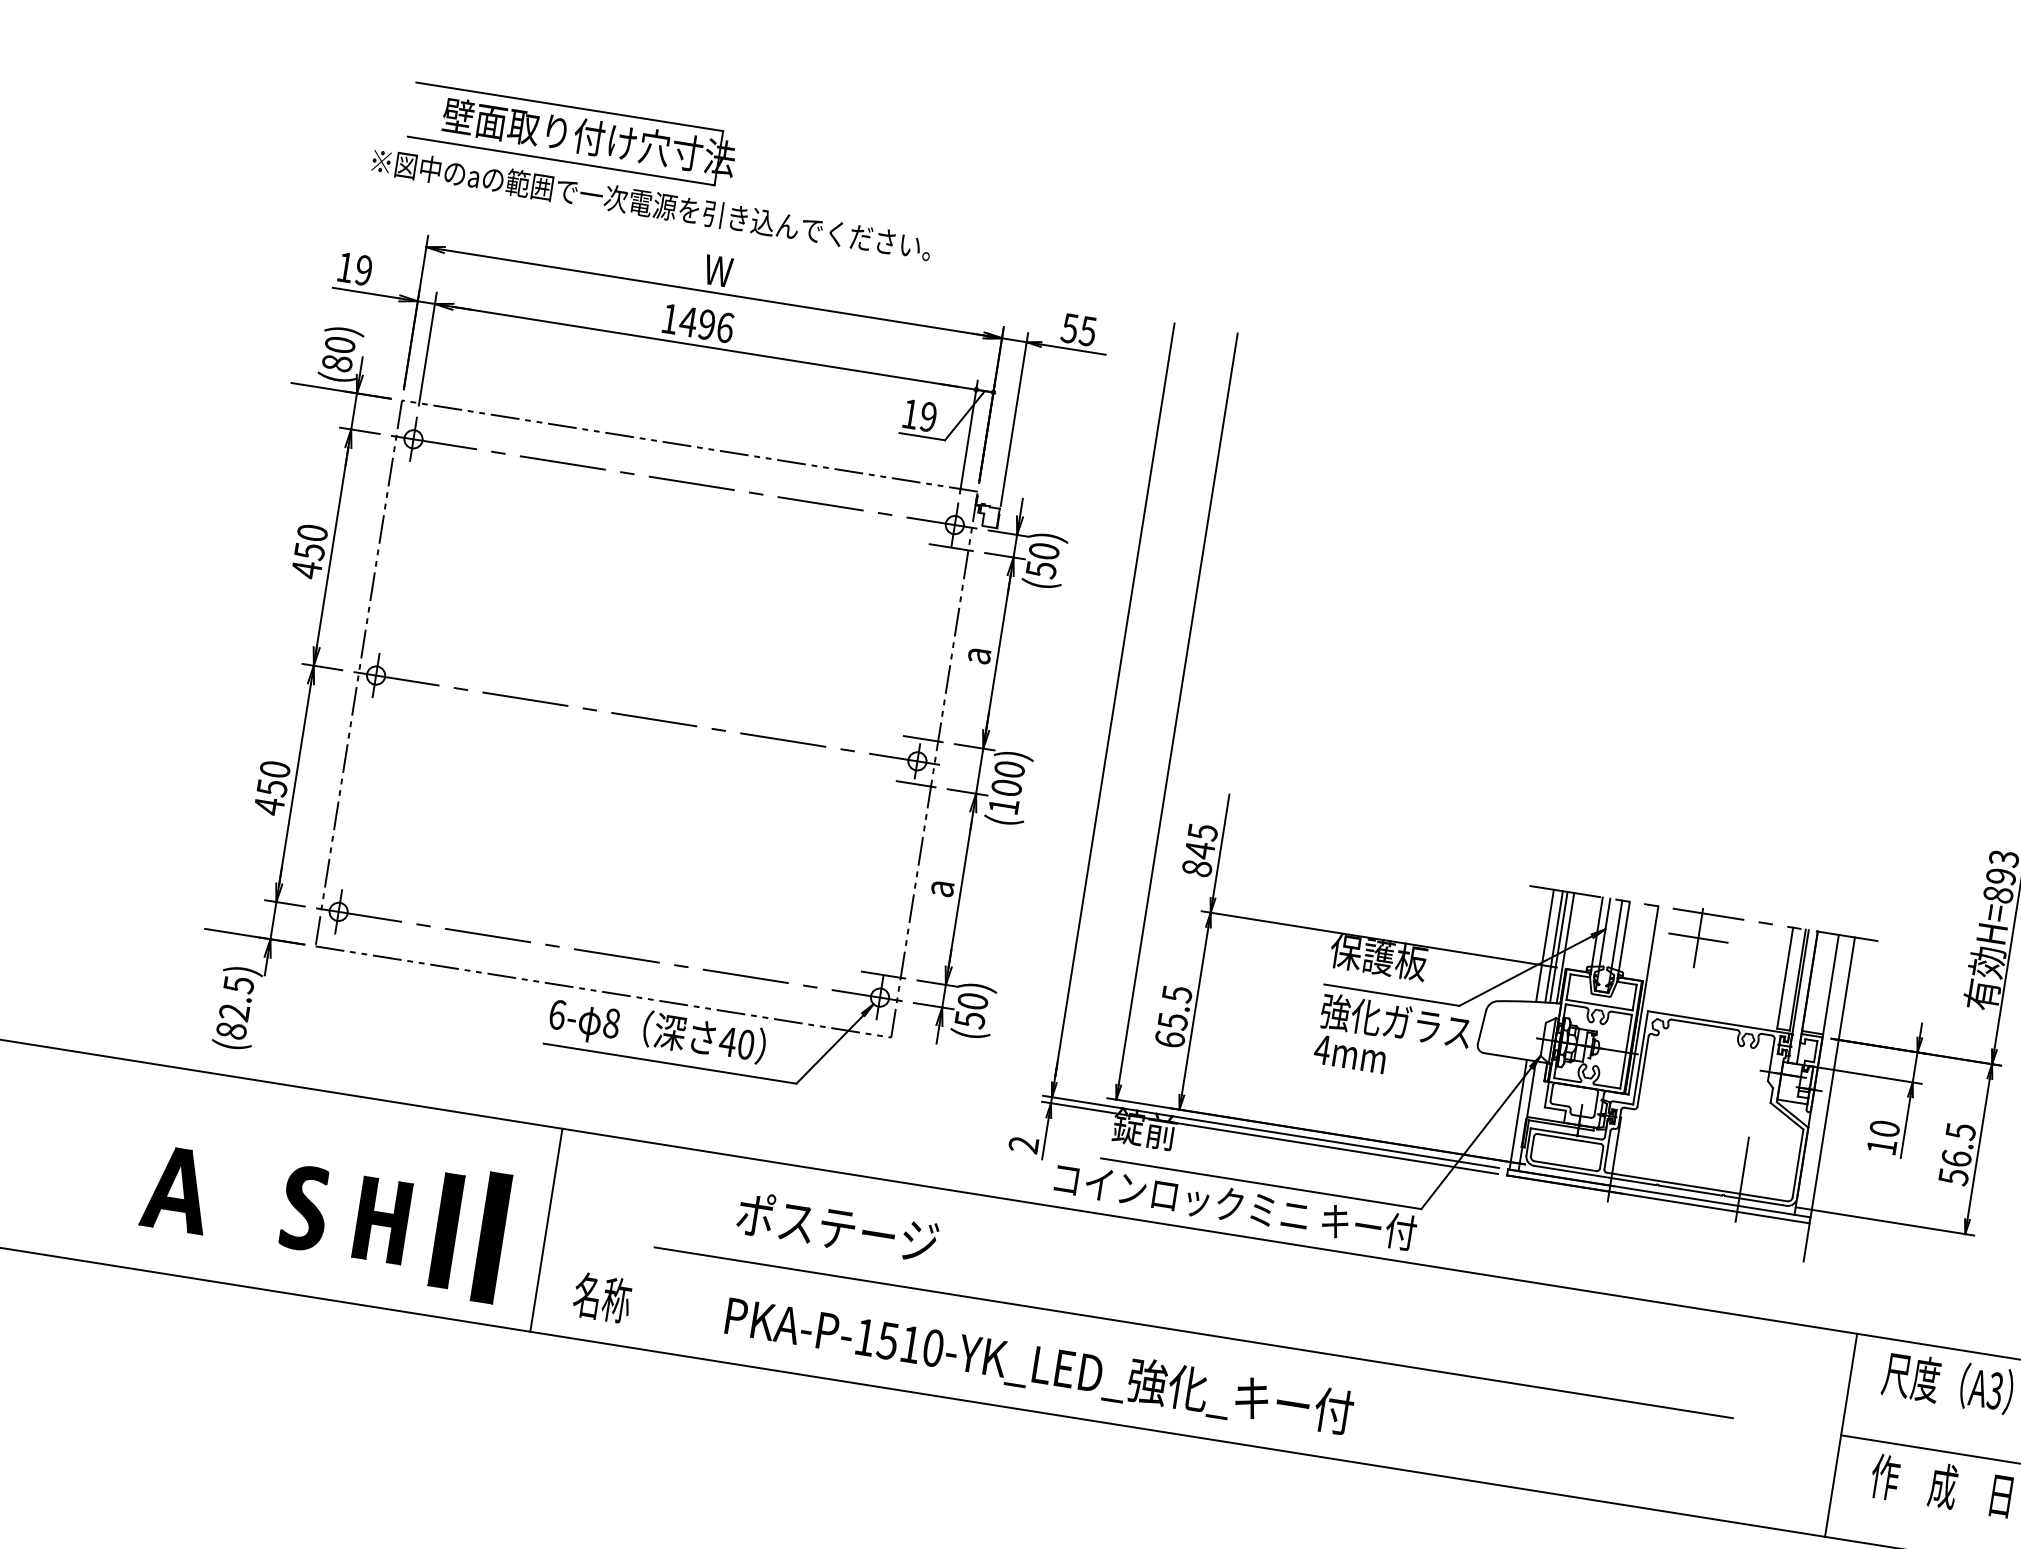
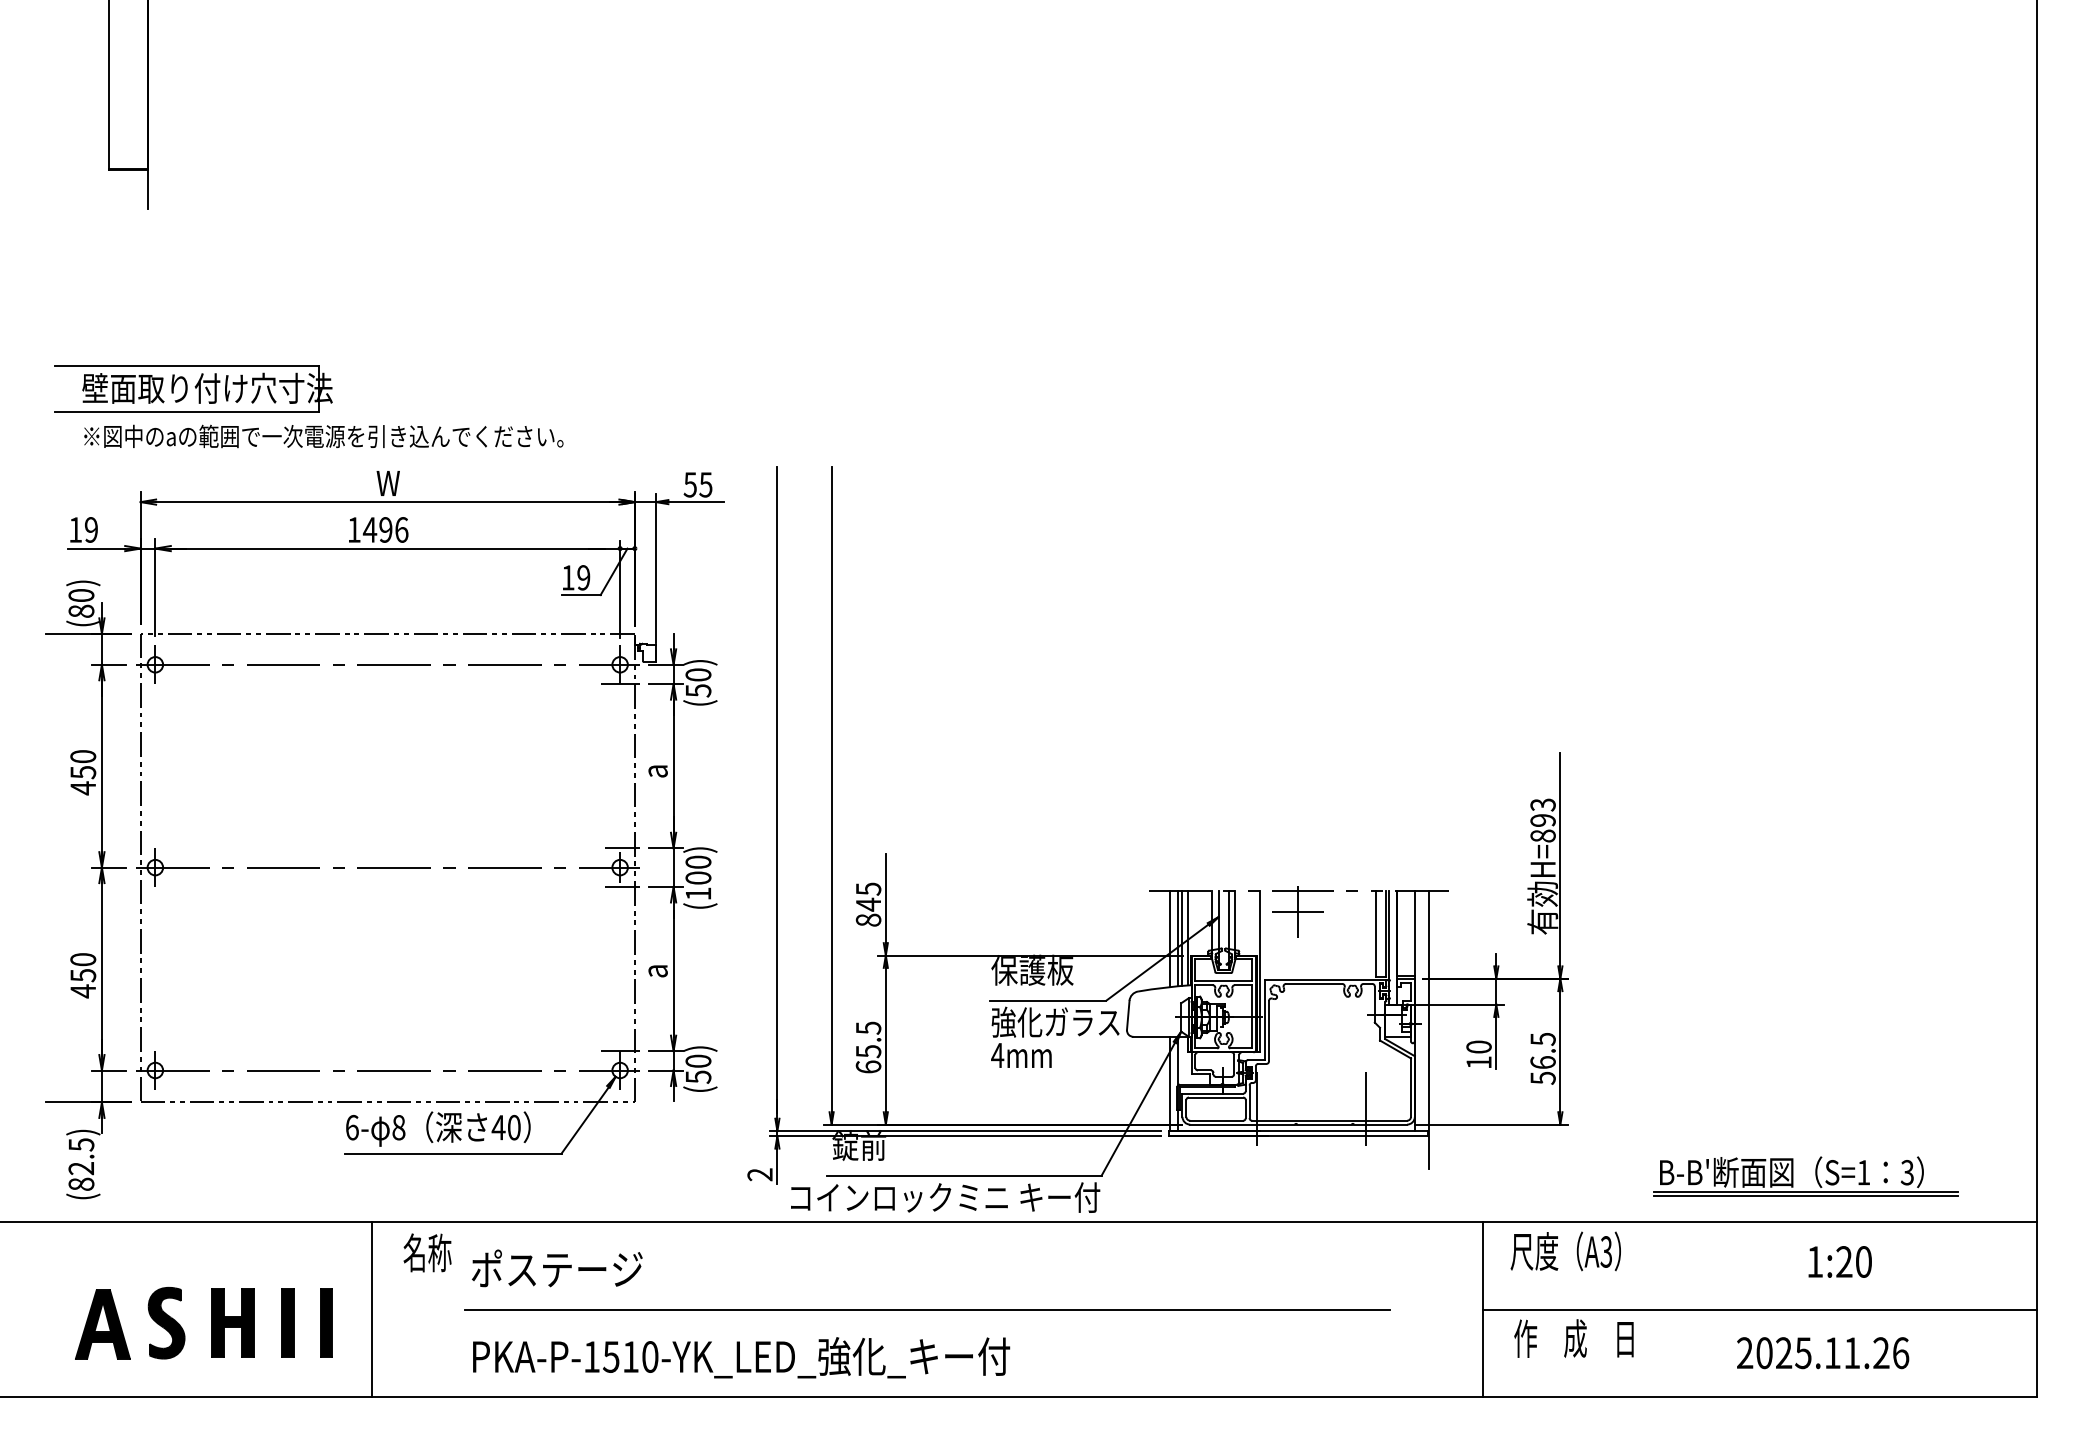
part: (572, 134) -> (193, 388), moved
part: (176, 1189) -> (102, 1324), moved
text: (838, 1227) -> (557, 1268), moved
part: (446, 1229) -> (287, 1322), size x0.71
part: (491, 1236) -> (326, 1322), size x0.62
text: (602, 1297) -> (427, 1252), moved
text: (1039, 1365) -> (741, 1357), moved

